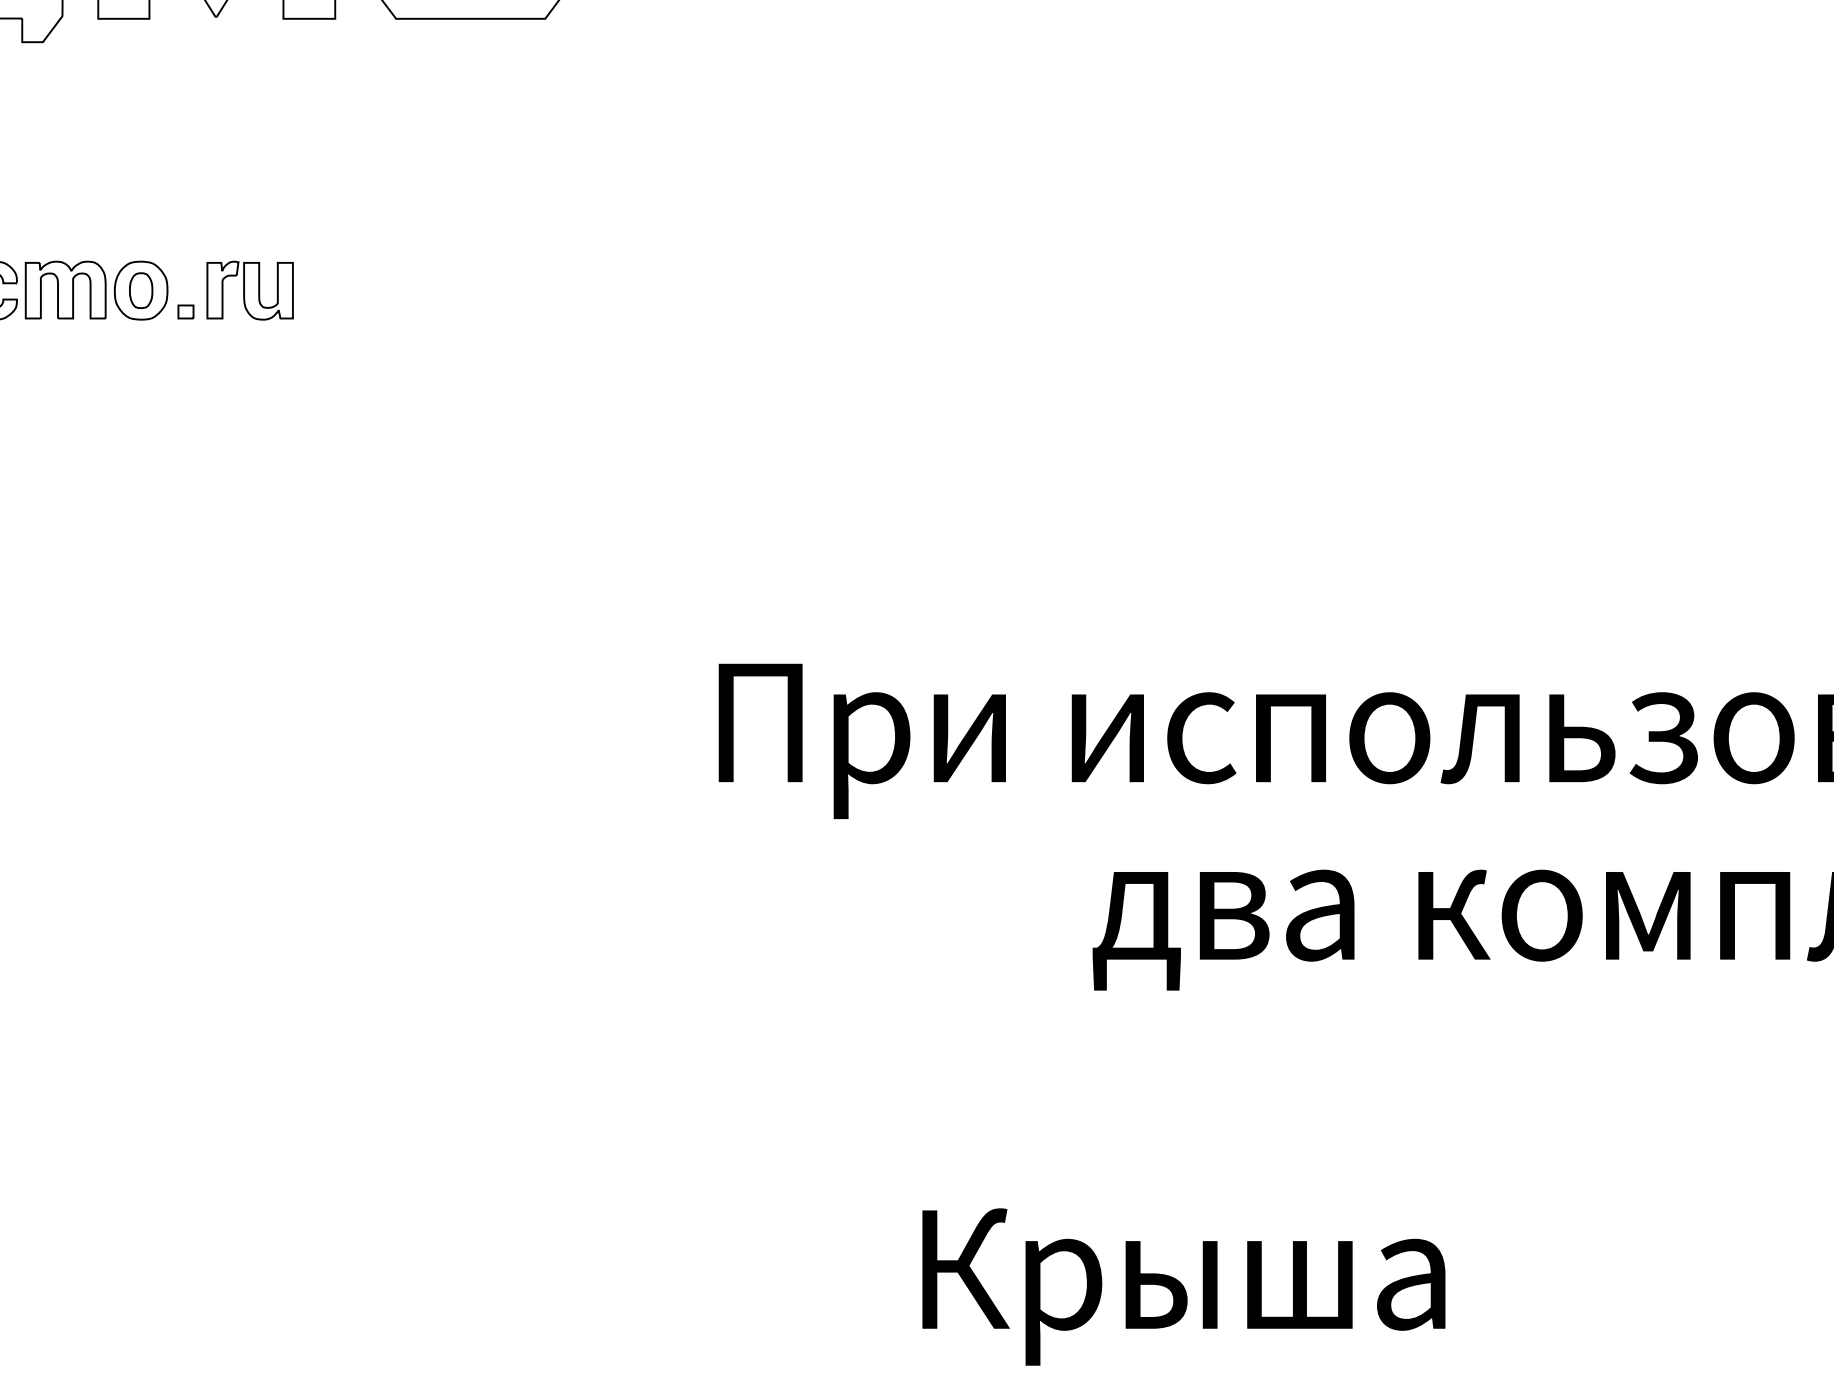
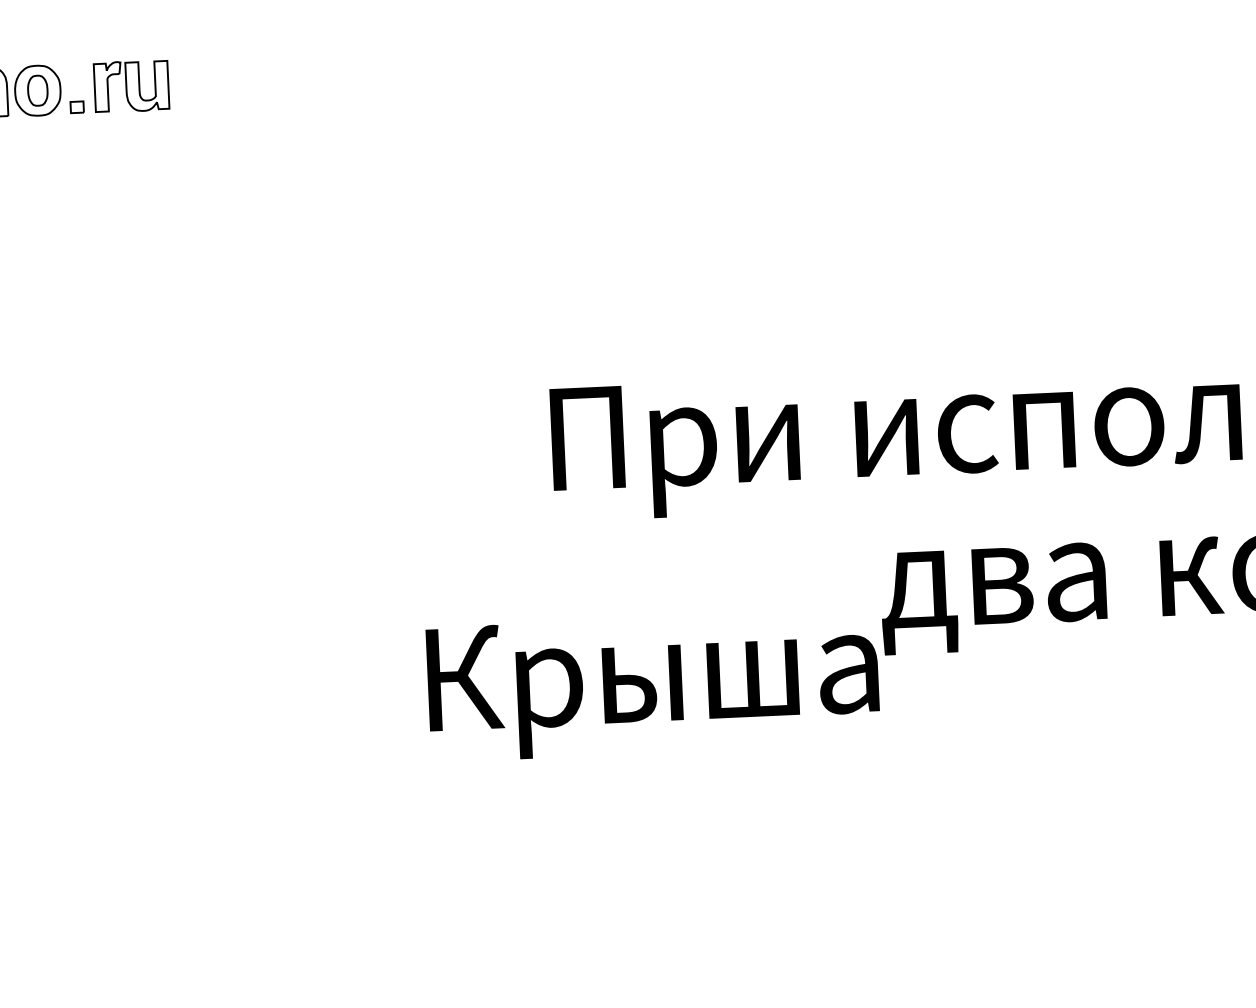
text: (1183, 1286) -> (652, 685), moved

